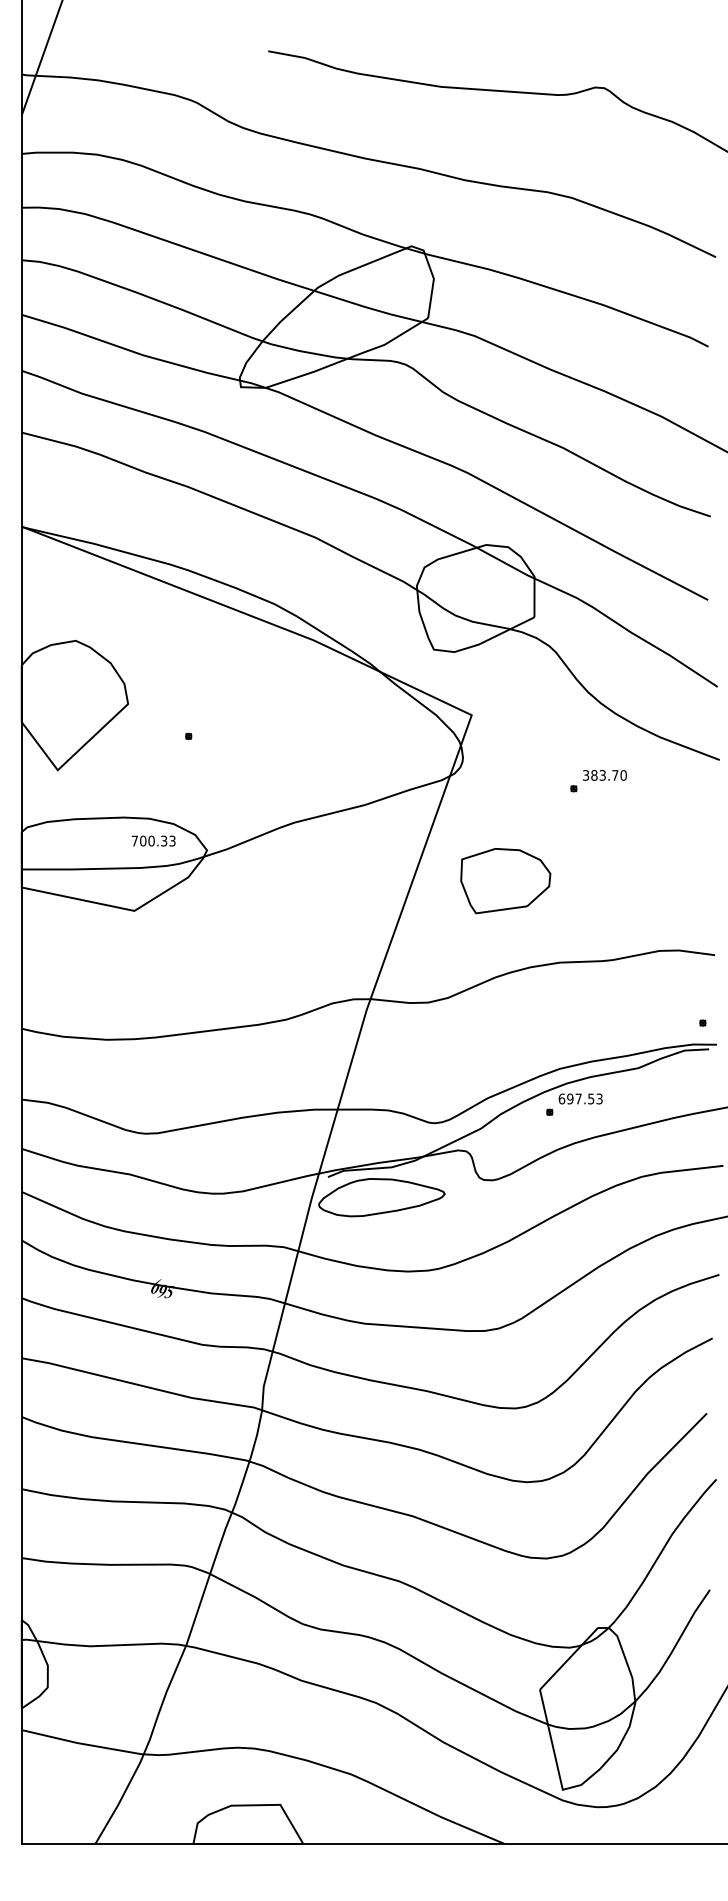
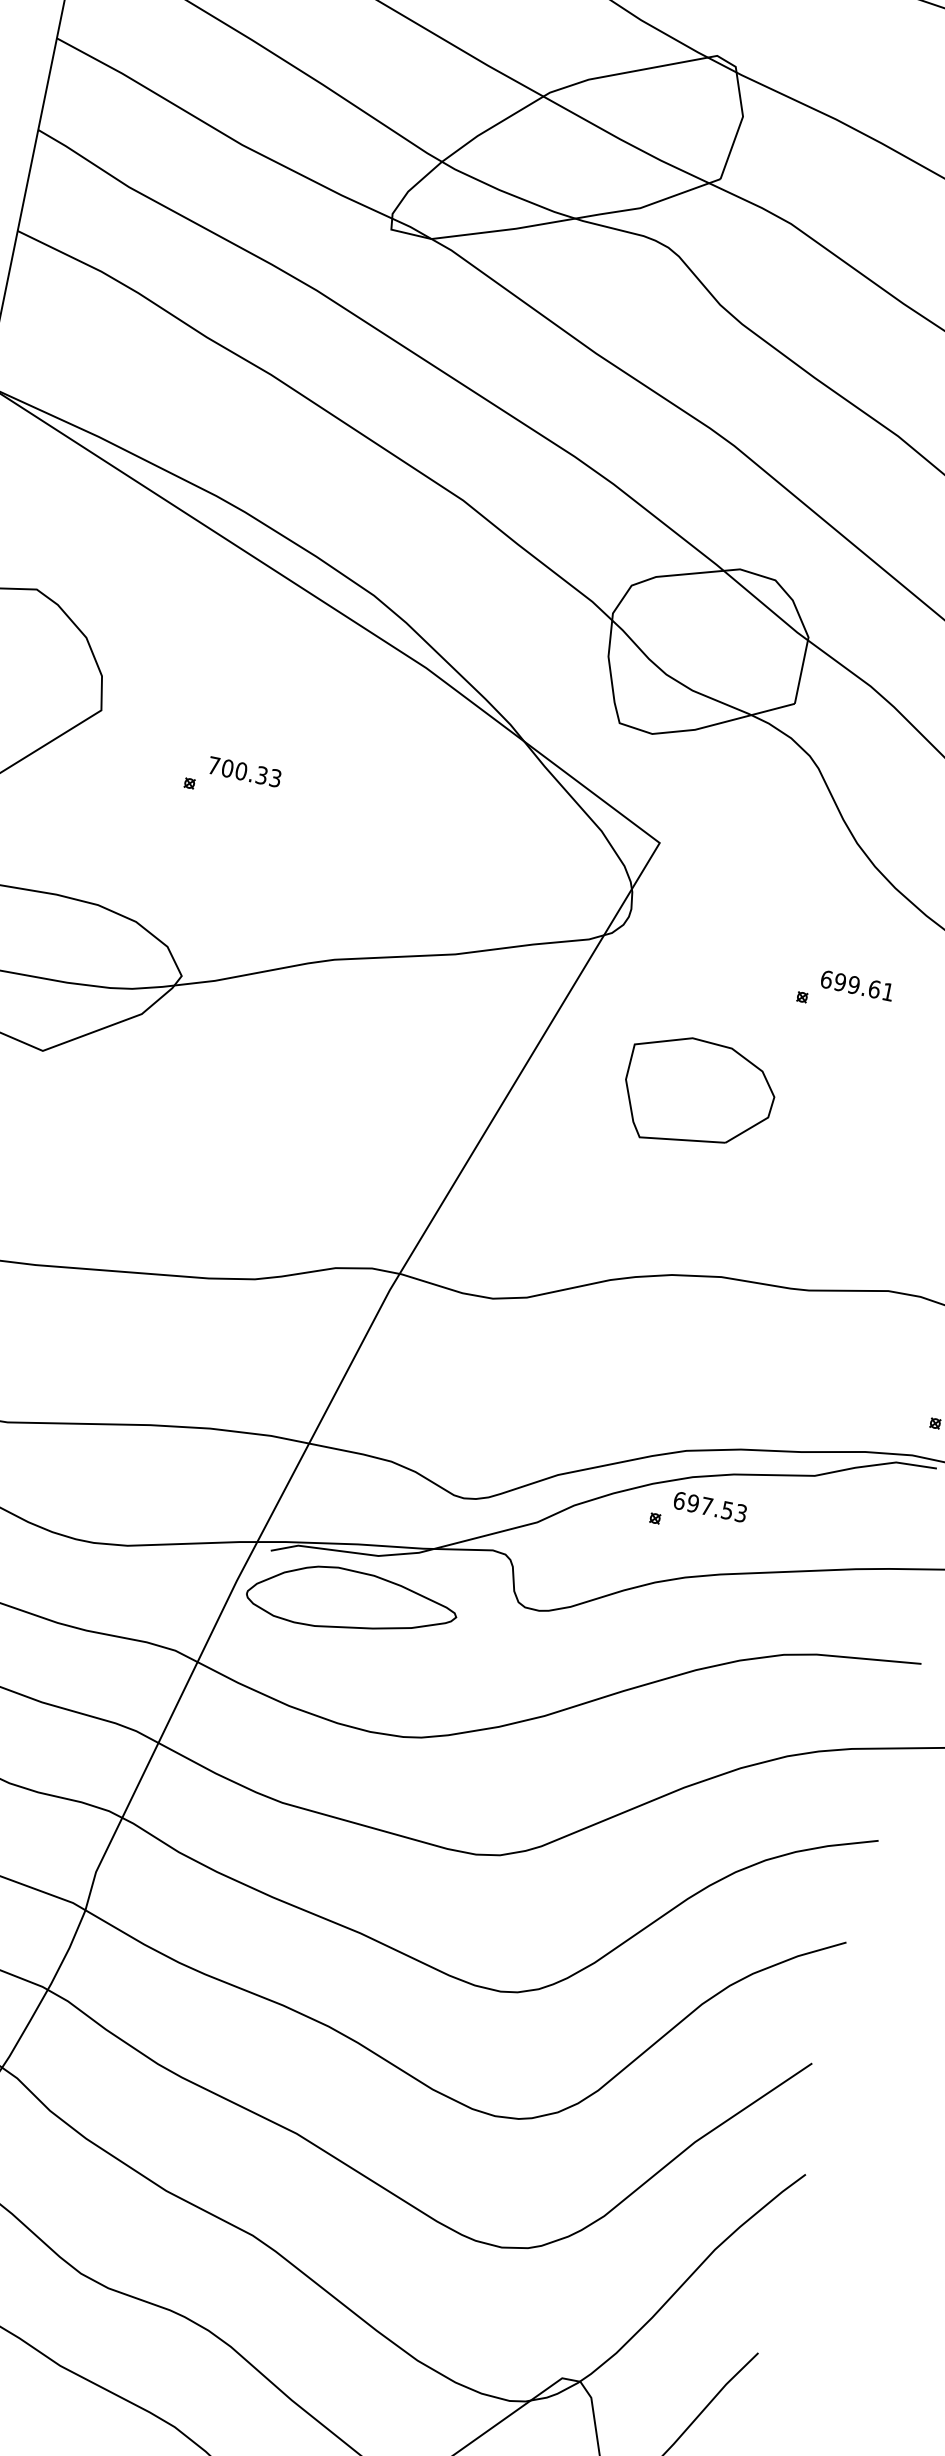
text: (604, 775) -> (856, 985), 383.70 -> 699.61
text: (153, 840) -> (244, 770), moved
part: (505, 881) -> (698, 1094), moved

